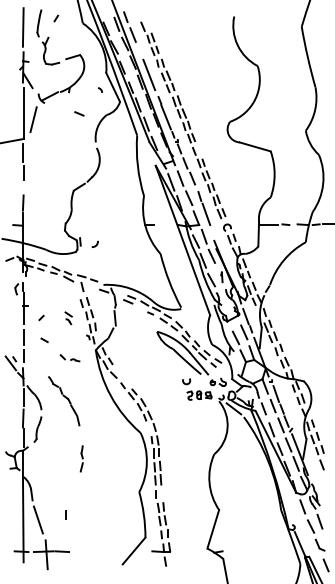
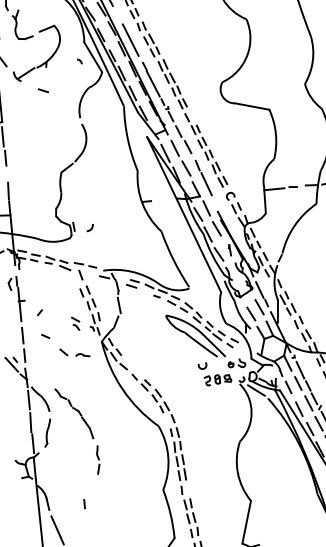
line: (79, 113) -> (43, 90), moved
line: (33, 119) -> (10, 100), removed
part: (68, 318) -> (75, 323), moved
part: (69, 358) -> (74, 353), size x1.4
part: (64, 401) -> (74, 414), moved
line: (65, 514) -> (84, 503), moved

